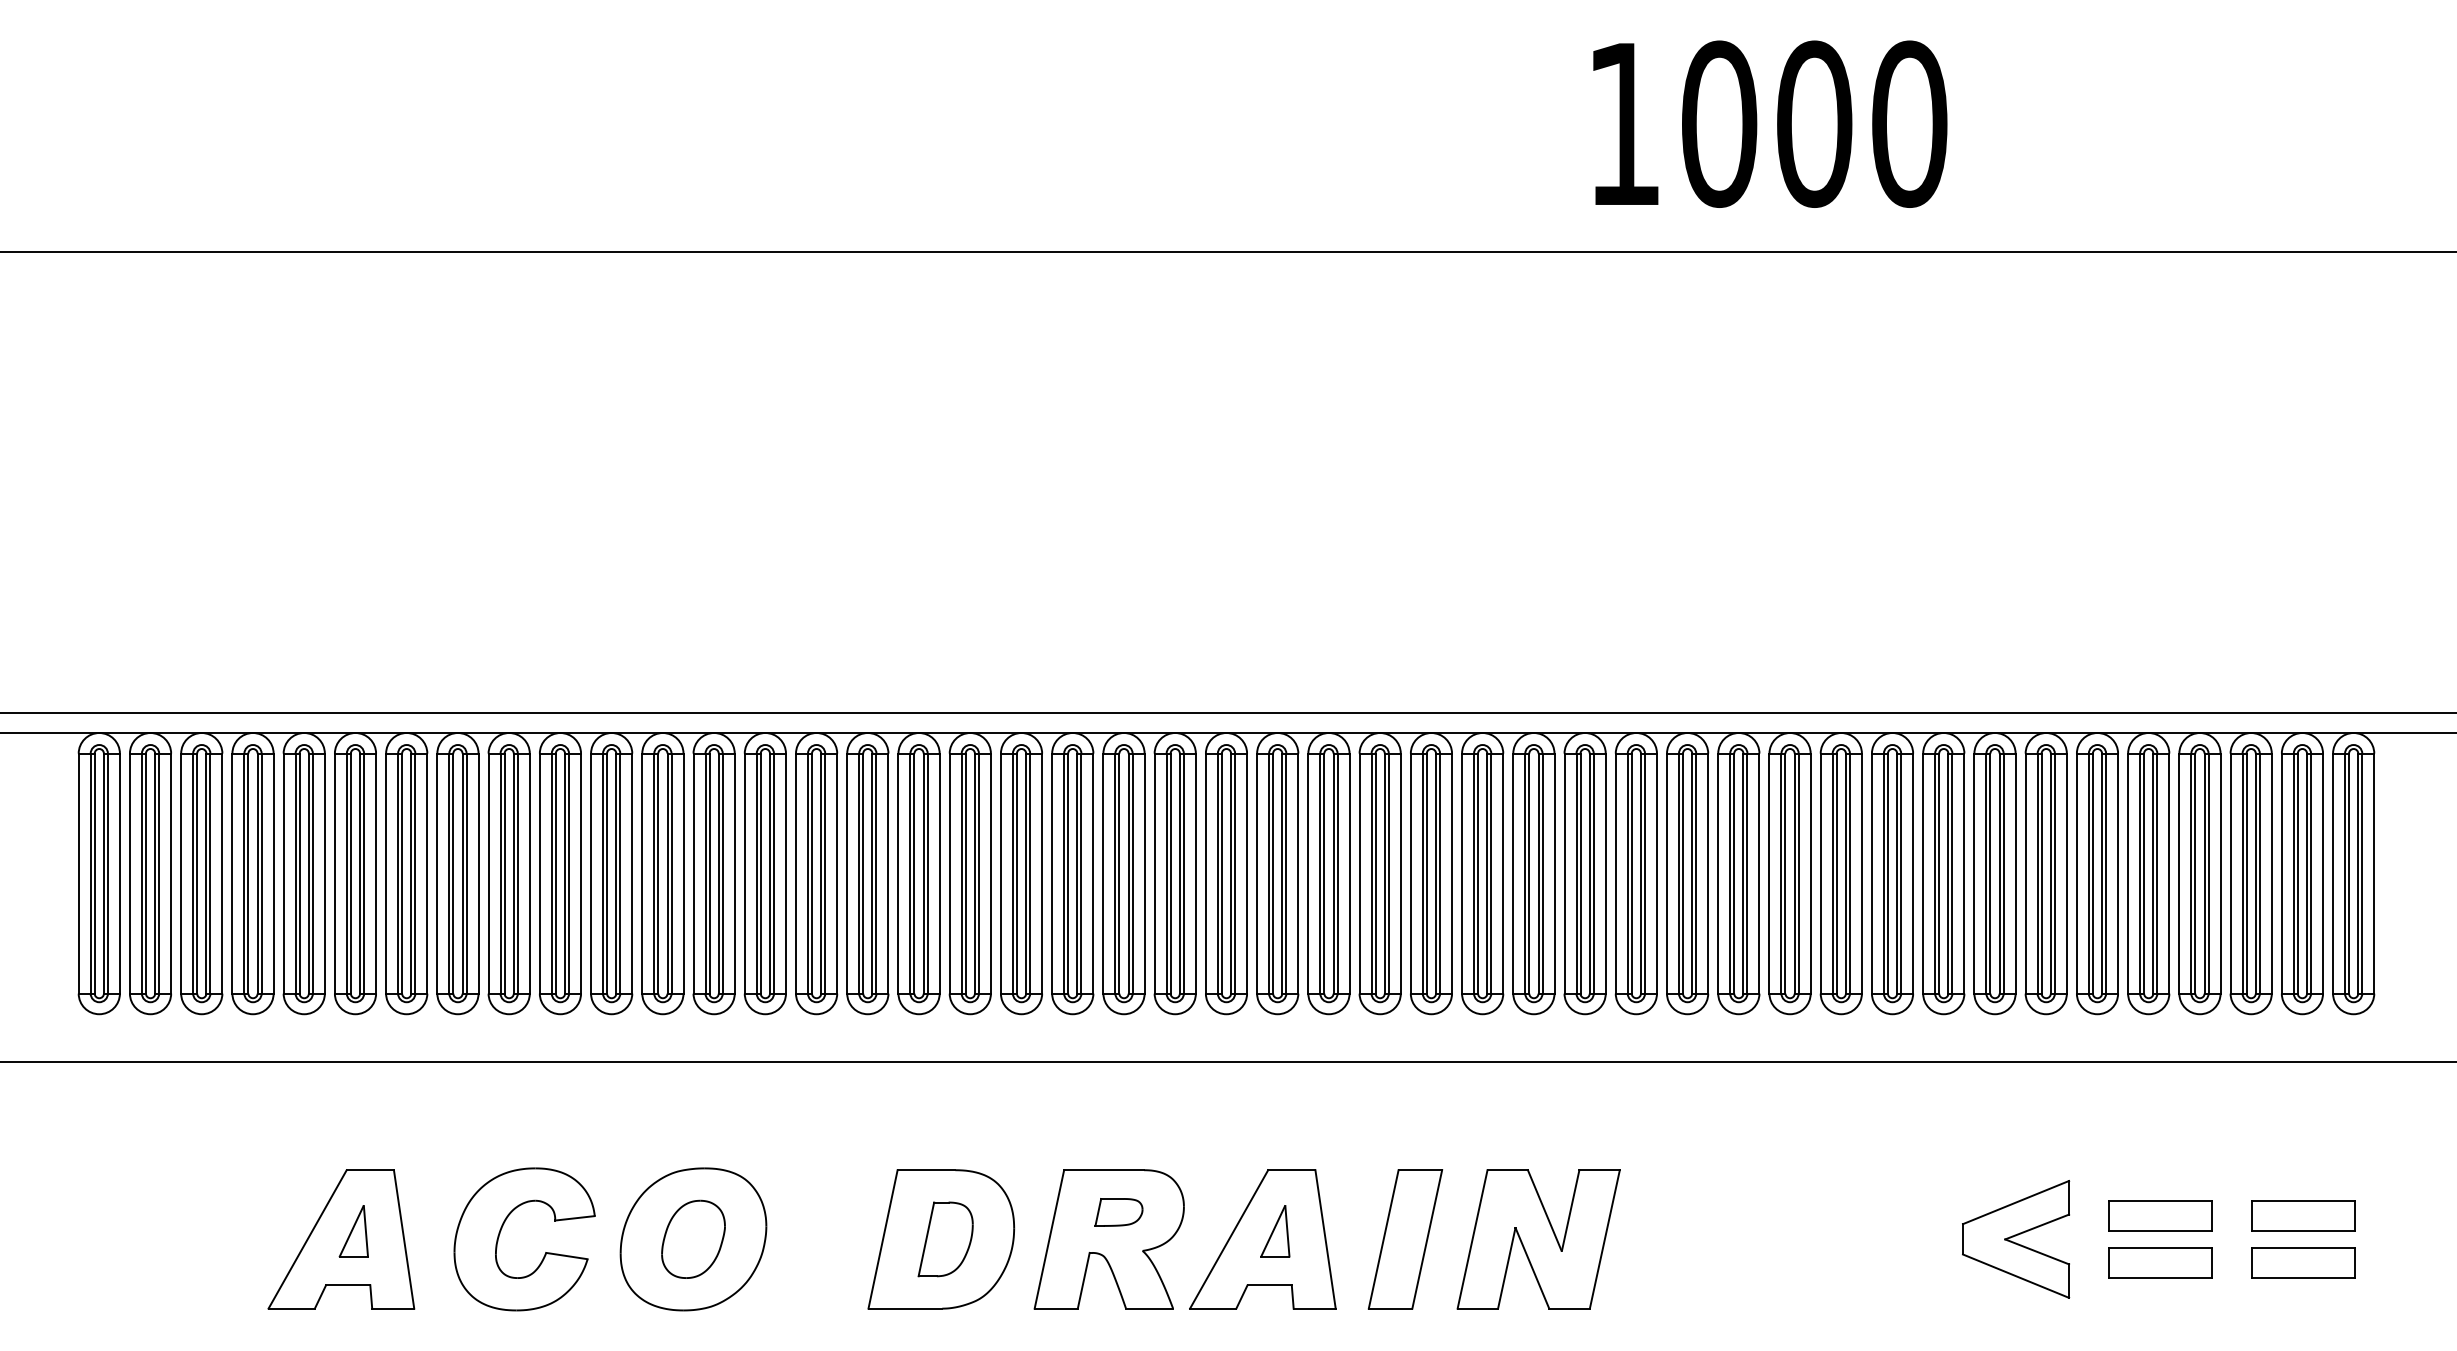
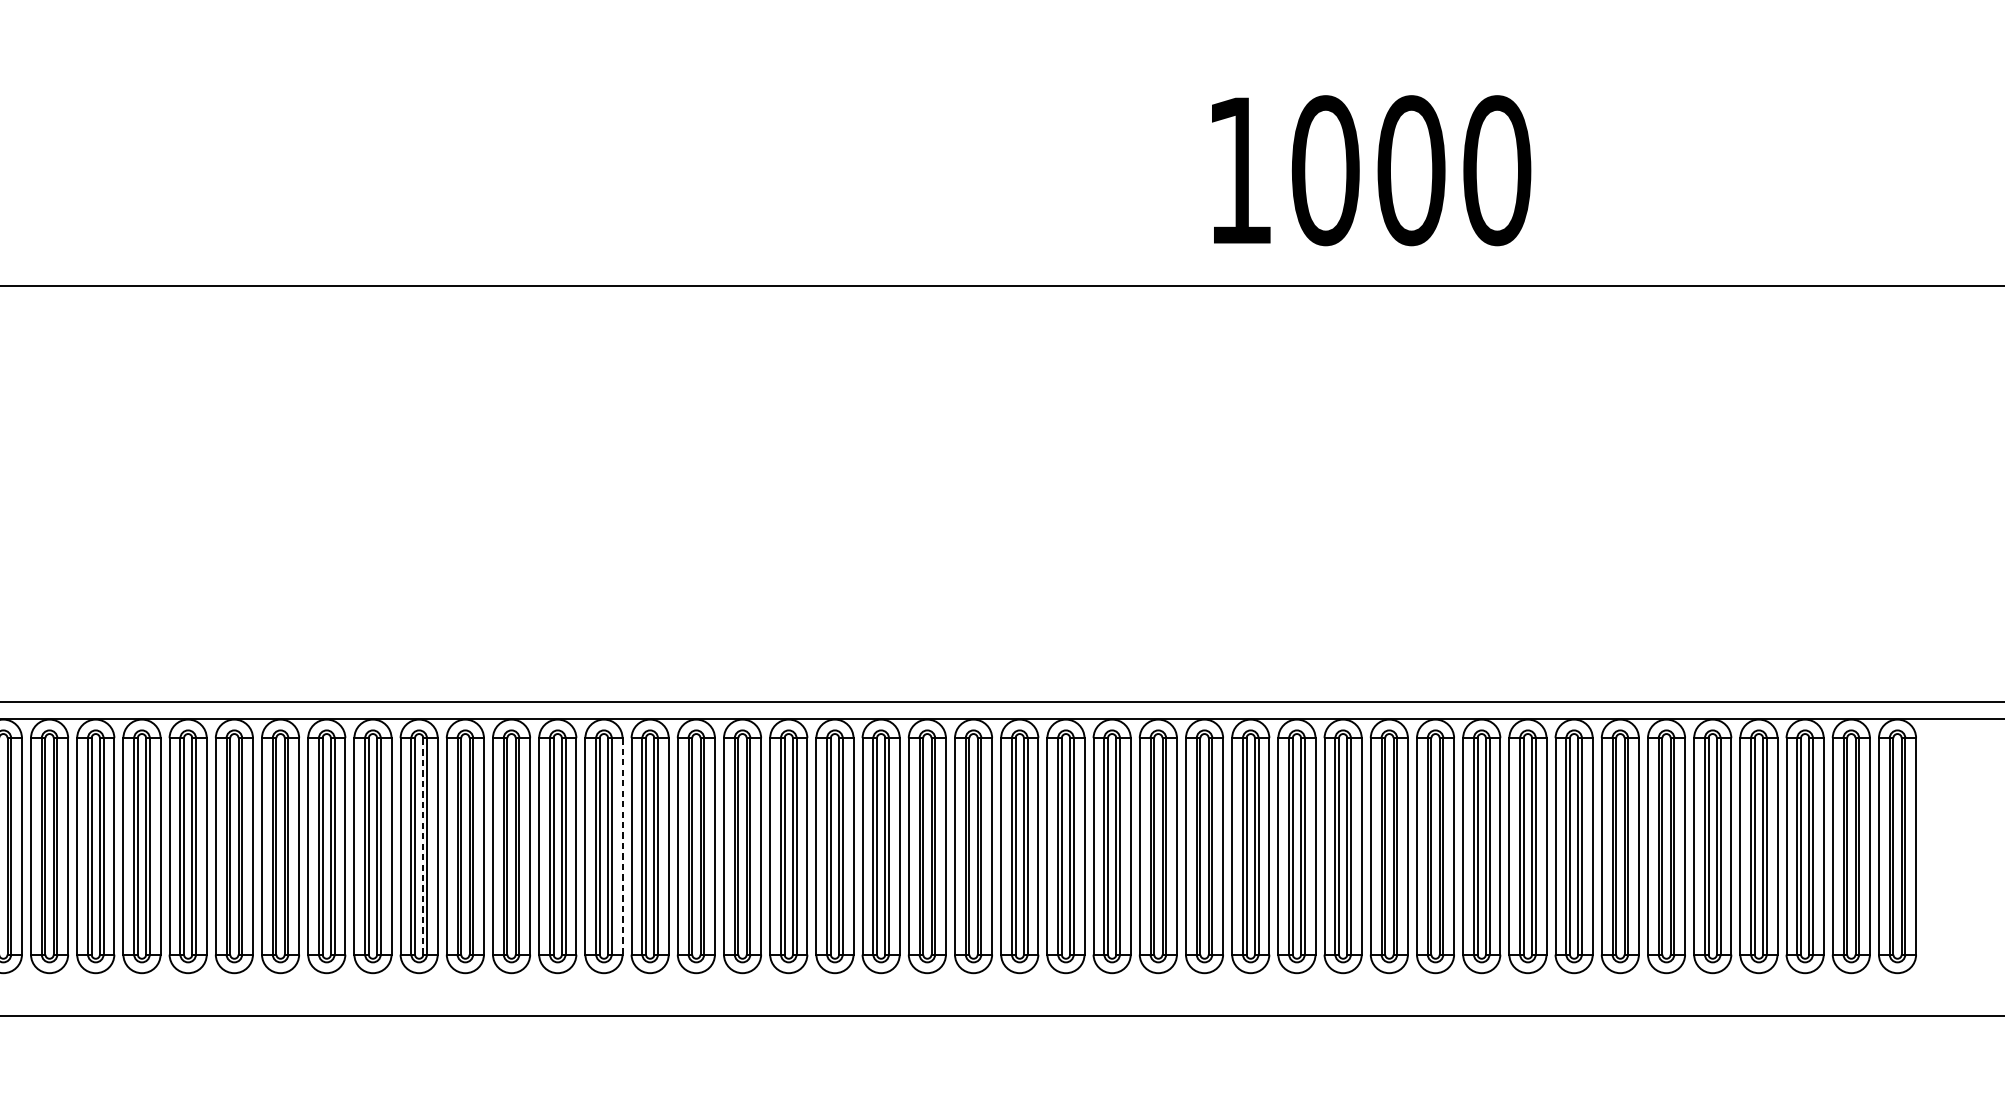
line: (718, 873) -> (423, 846), solid -> dashed
line: (939, 874) -> (622, 847), solid -> dashed

